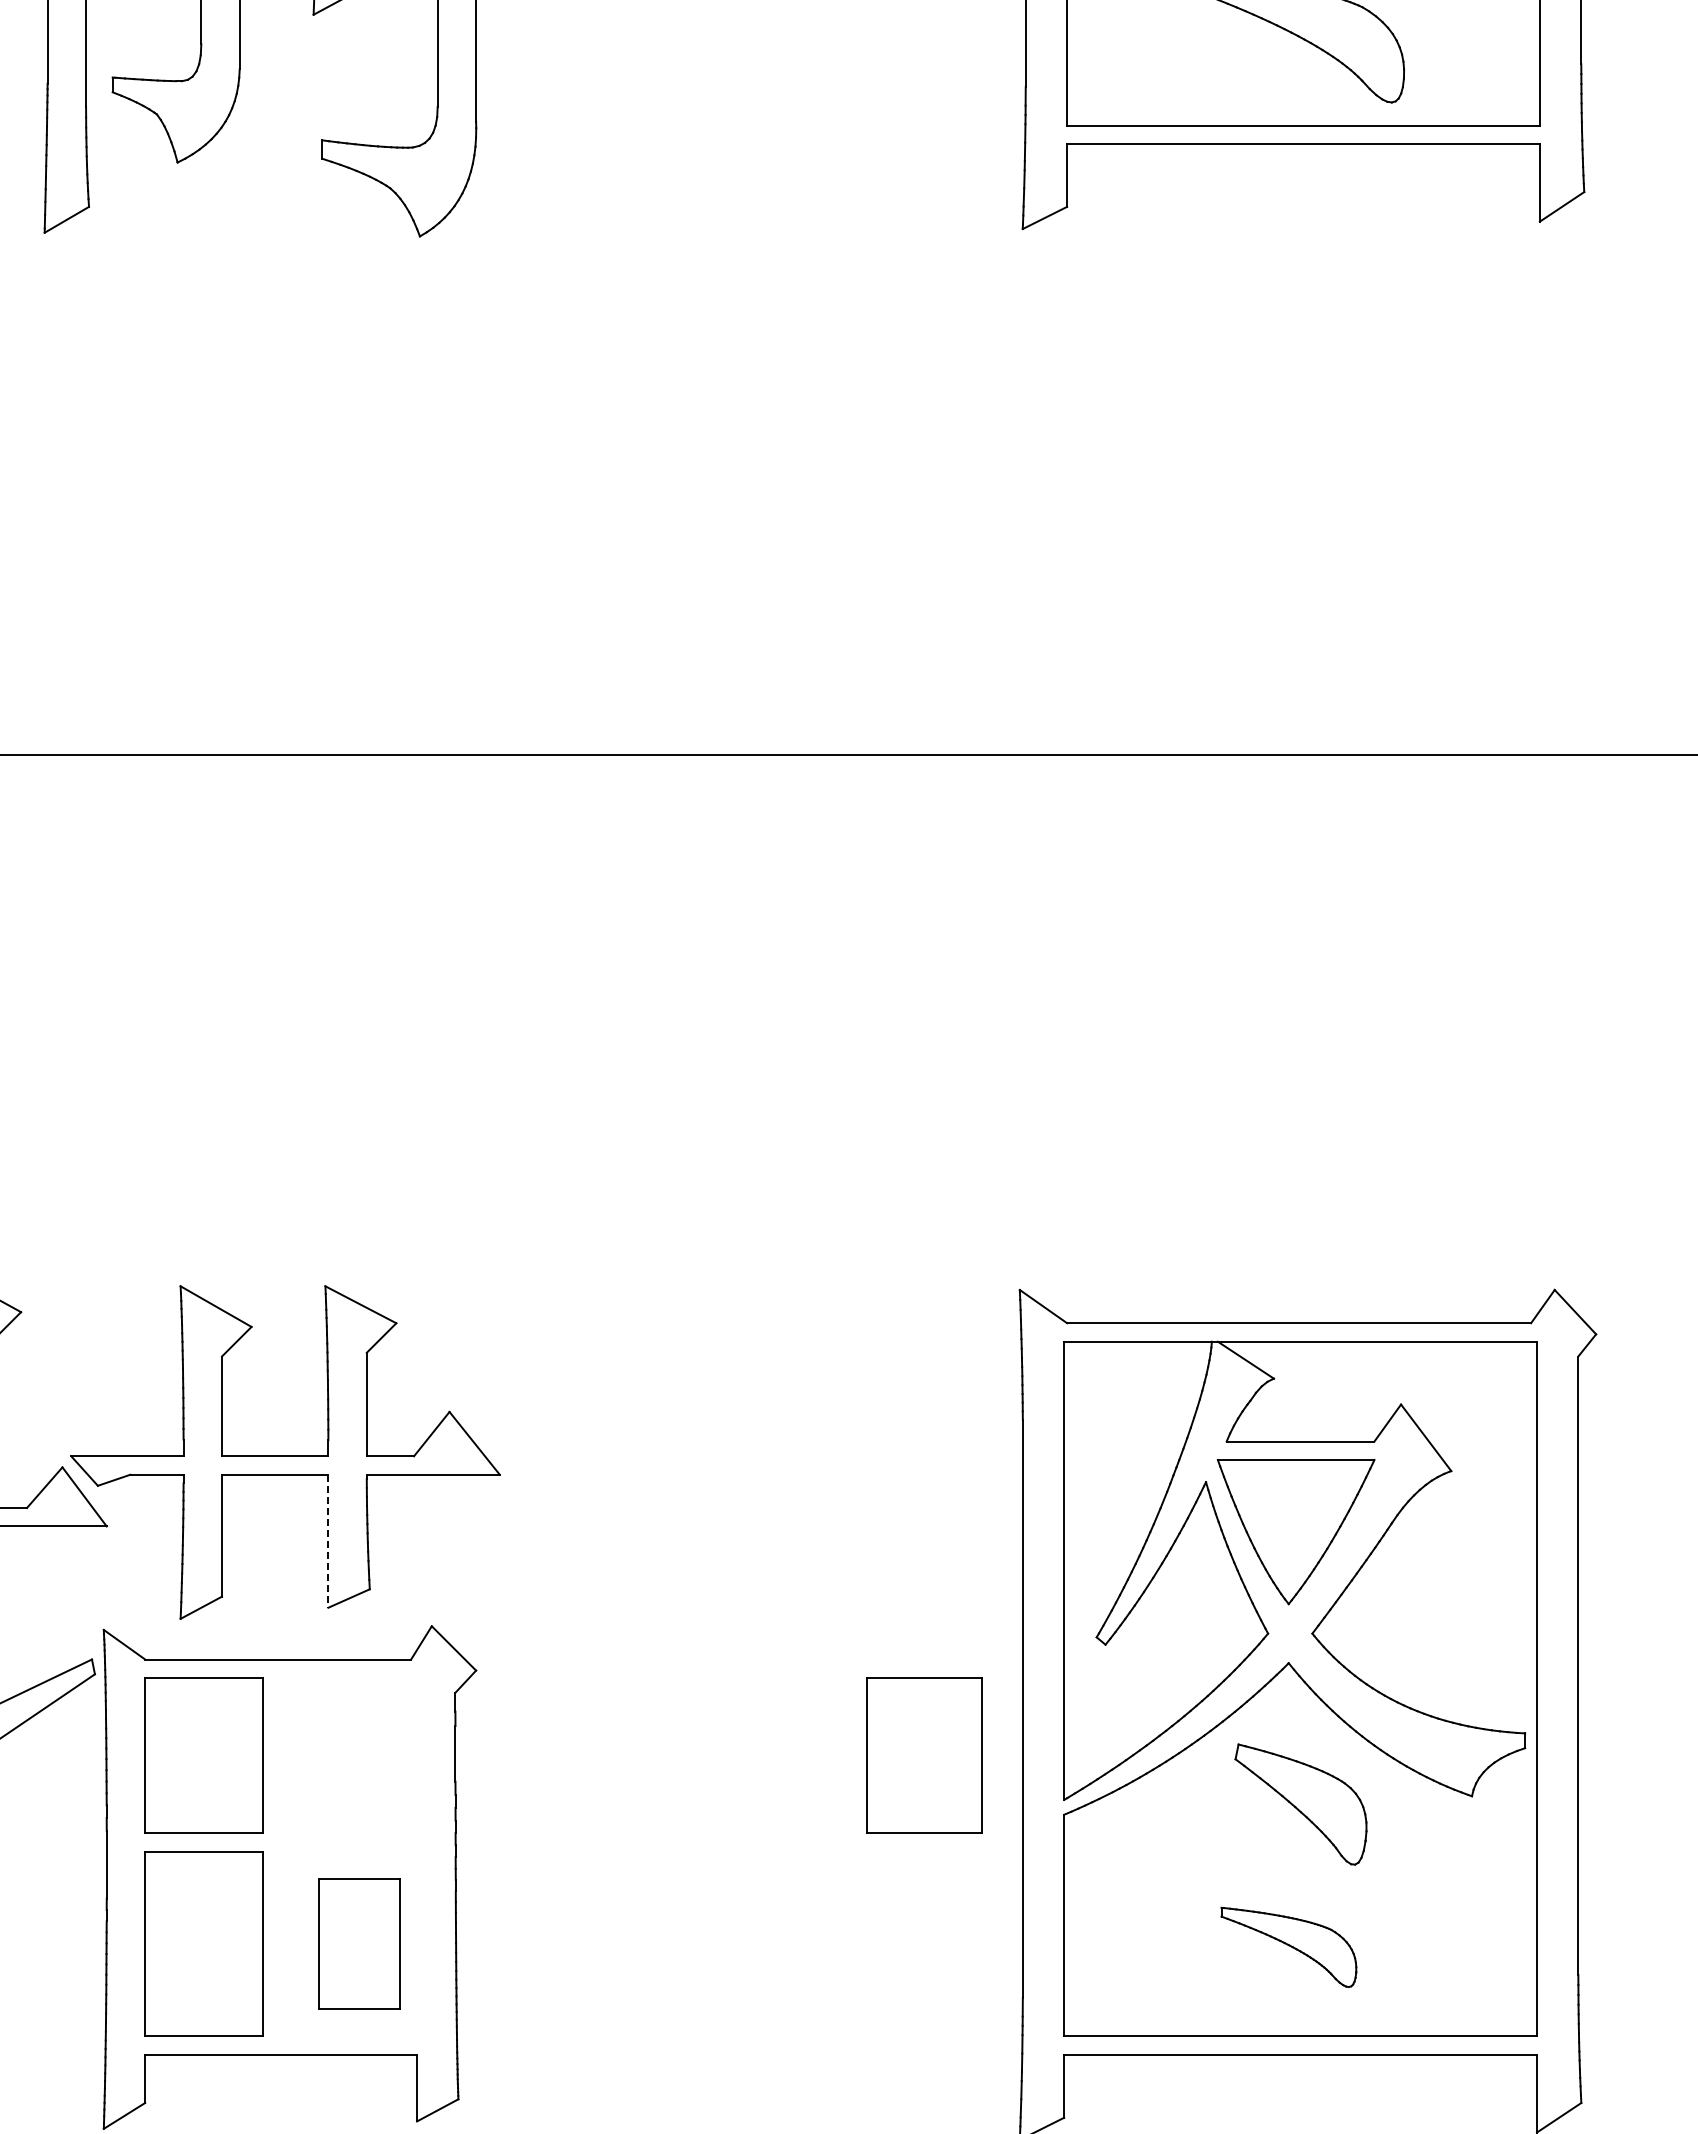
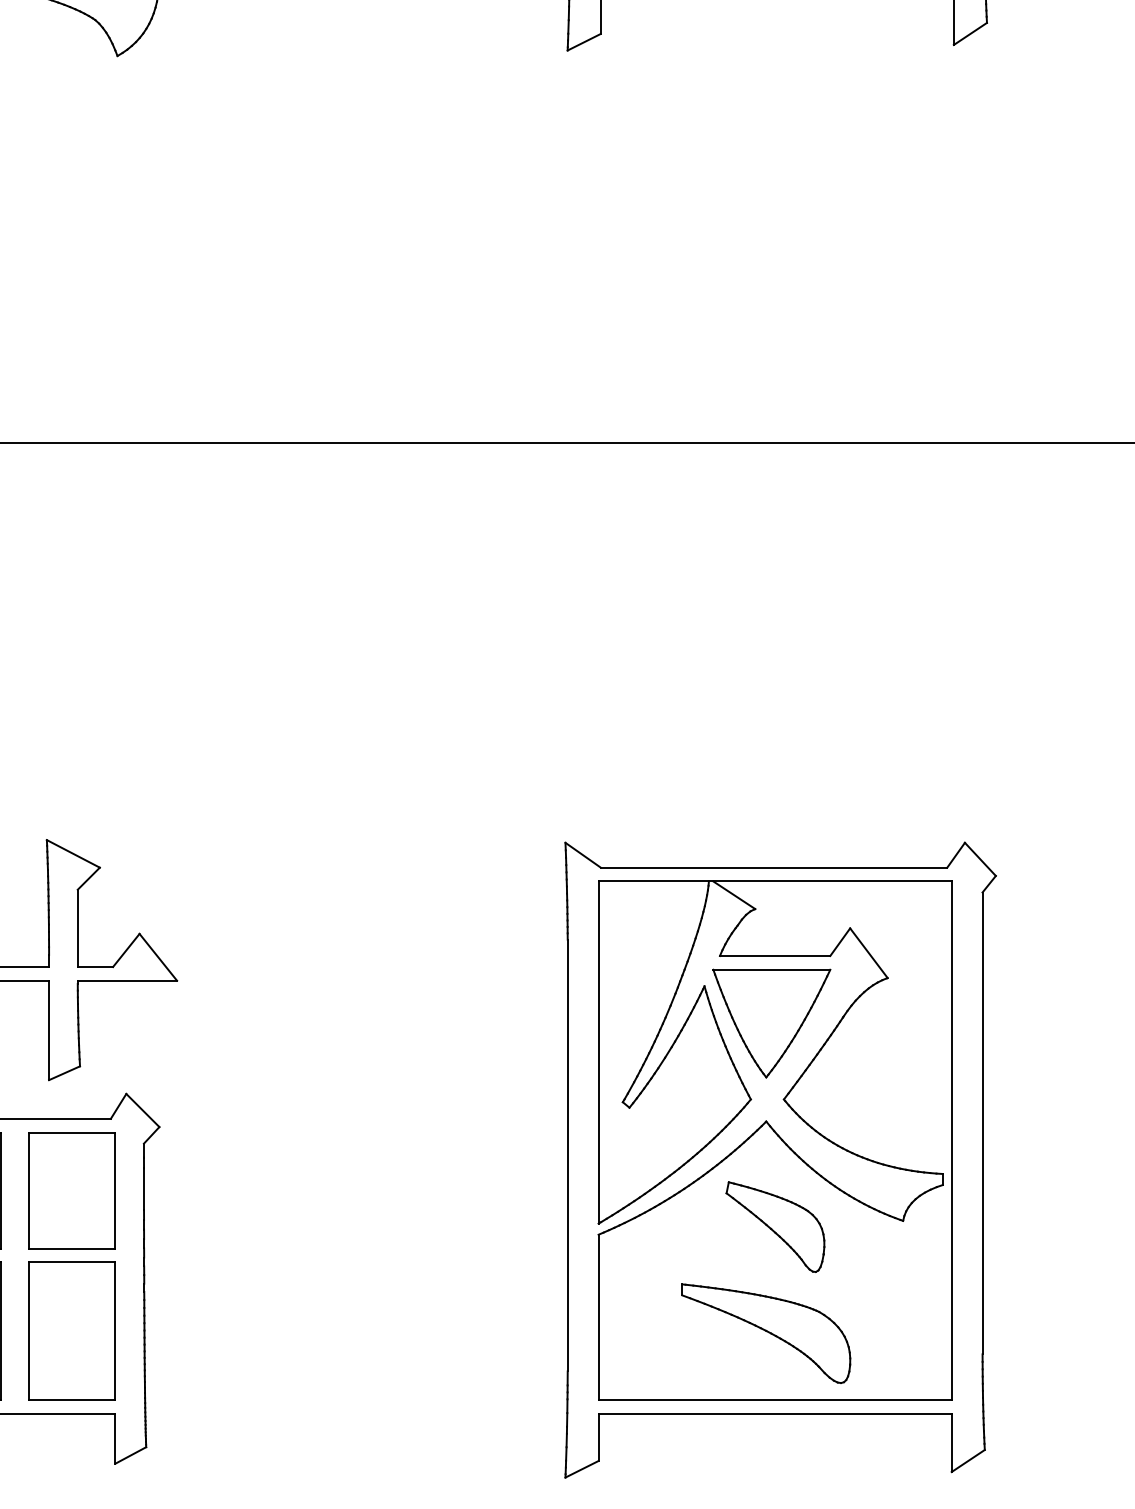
line: (328, 1541) -> (49, 1030), dashed -> solid
part: (924, 1755) -> (72, 1190), moved
part: (359, 1943) -> (72, 1330), size x1.43
part: (1288, 1947) -> (766, 1333), size x1.67

